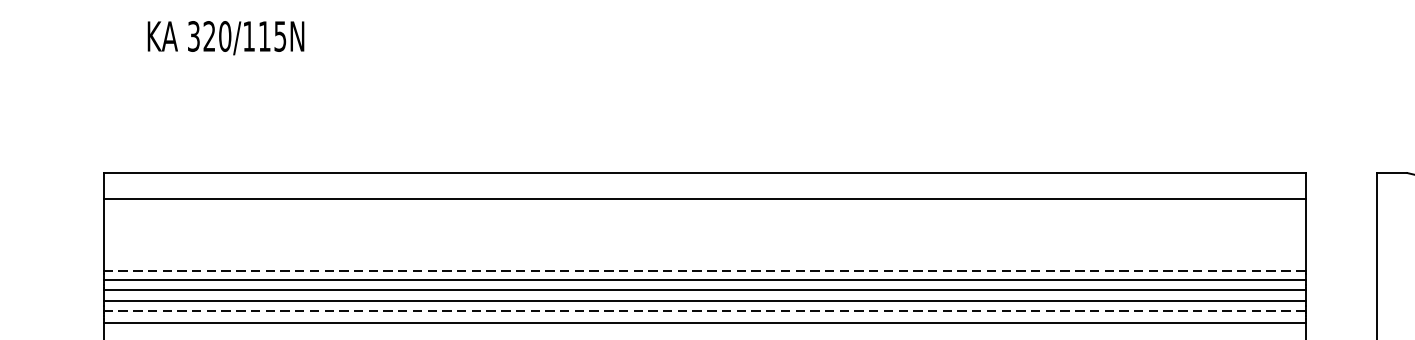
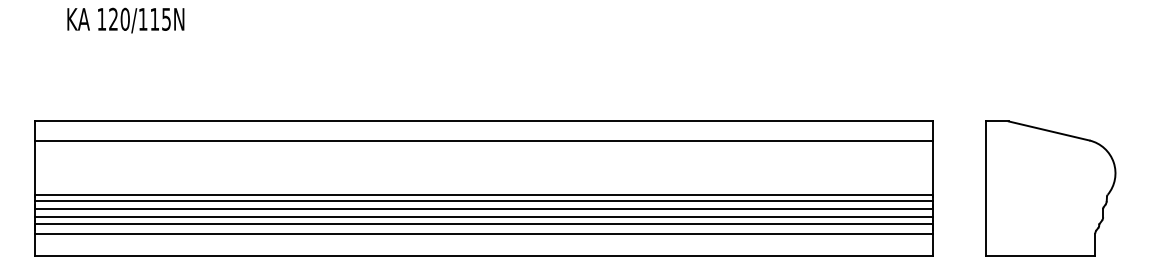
text: (193, 35) -> (101, 18), 320/115N -> 120/115N
line: (705, 270) -> (484, 194), dashed -> solid
line: (705, 310) -> (484, 224), dashed -> solid

